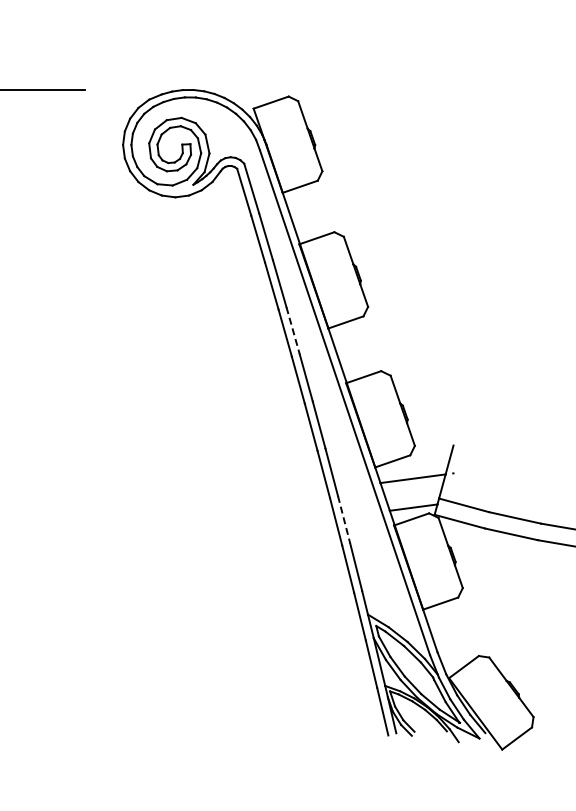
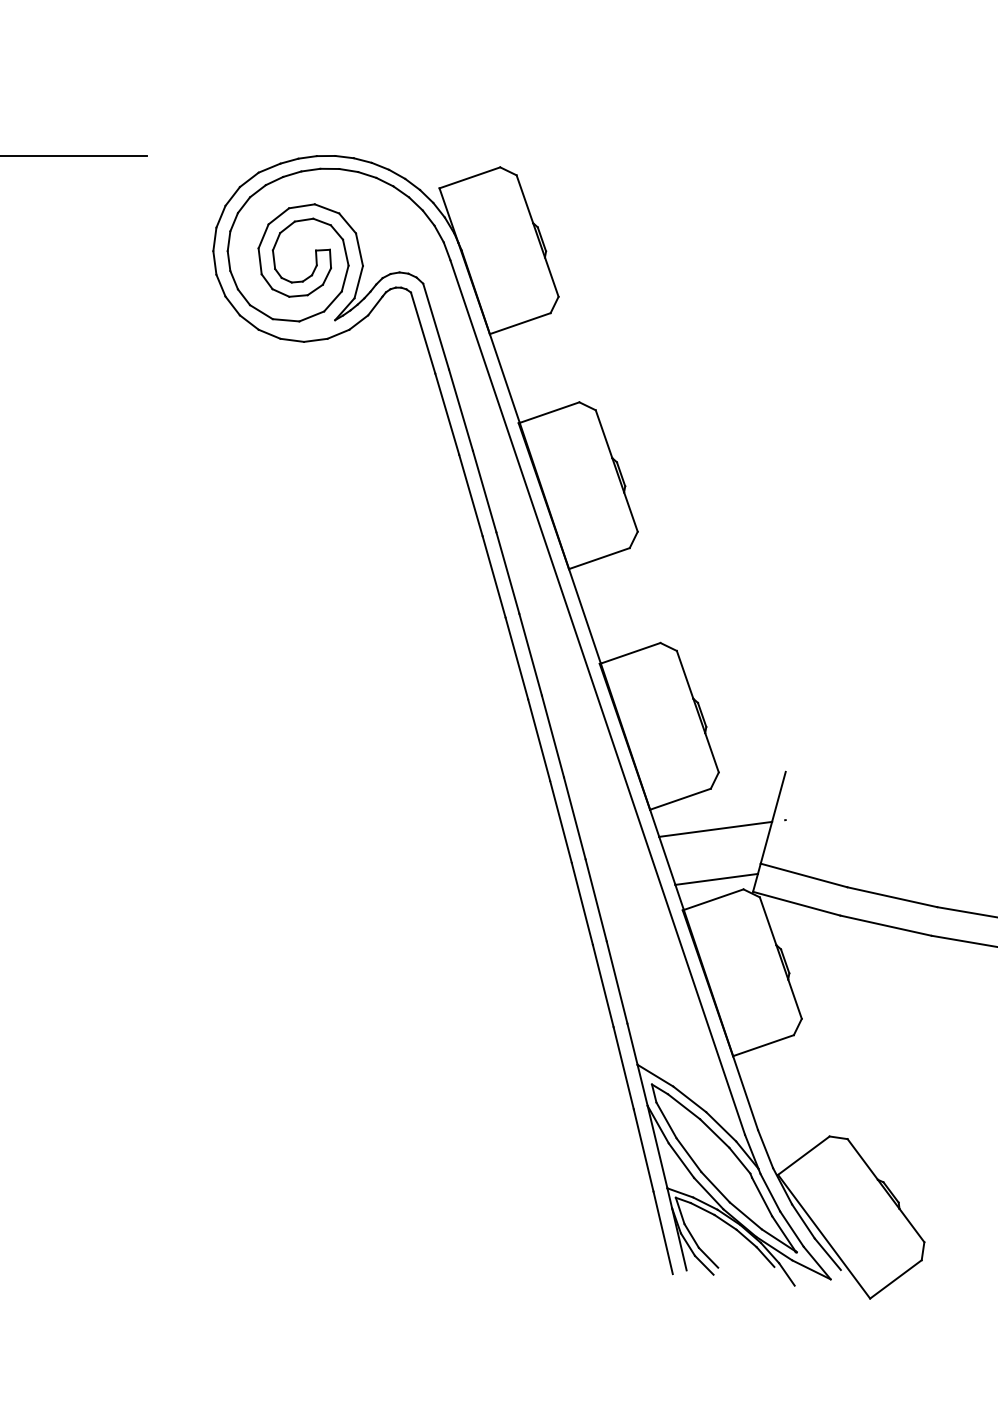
line: (293, 331) -> (508, 574), dashed -> solid
line: (344, 520) -> (596, 901), dashed -> solid

